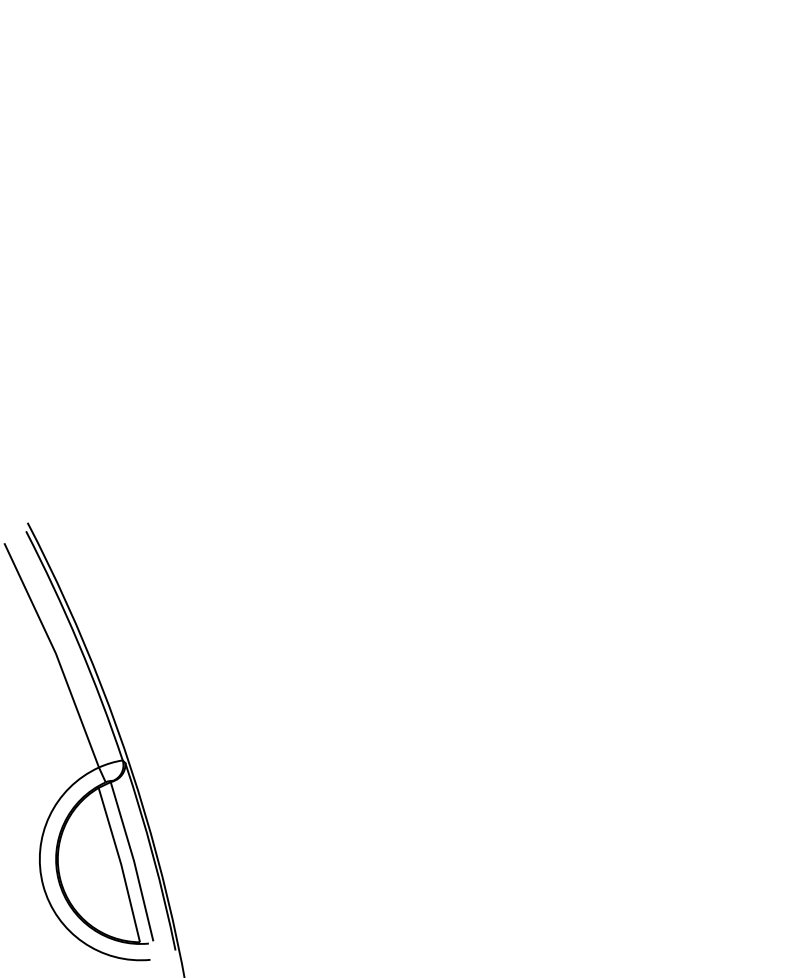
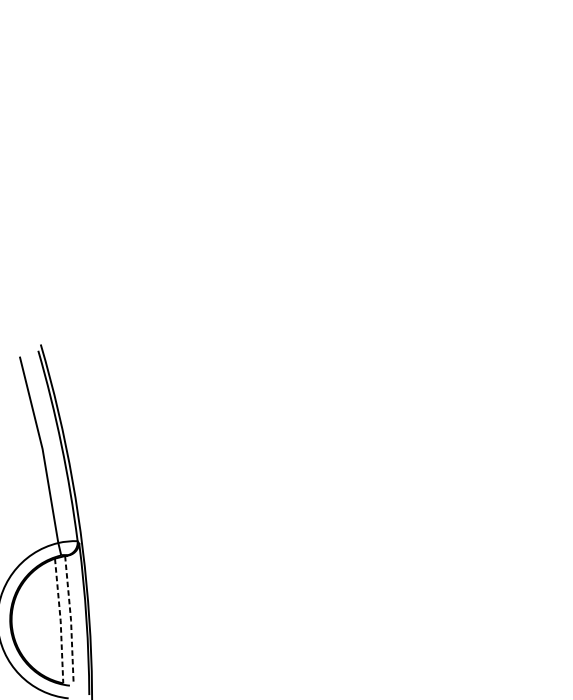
line: (134, 861) -> (71, 620), solid -> dashed
line: (121, 864) -> (60, 620), solid -> dashed

